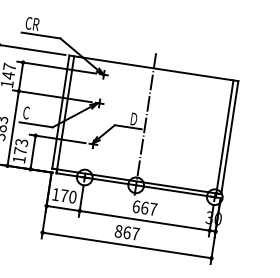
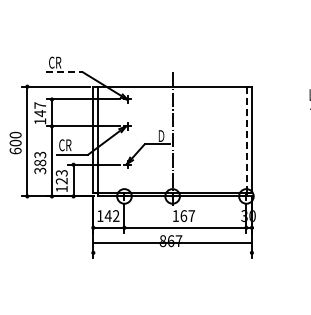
line: (41, 35) -> (65, 72), solid -> dashed
text: (33, 113) -> (68, 144), C -> CR
line: (224, 138) -> (247, 141), solid -> dashed
text: (20, 150) -> (61, 180), 173 -> 123
text: (67, 196) -> (111, 216), 170 -> 142
text: (135, 207) -> (175, 216), 667 -> 167
line: (126, 245) -> (172, 242), moved

